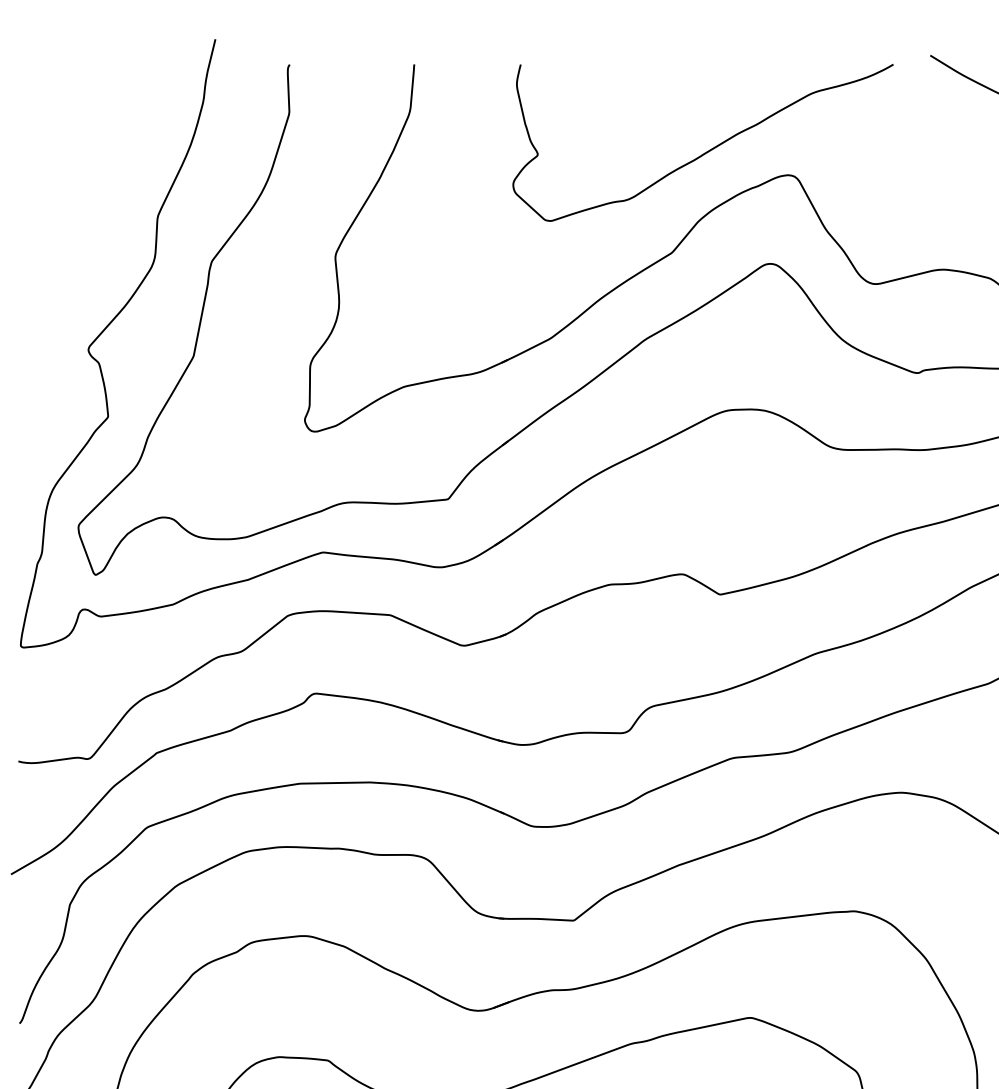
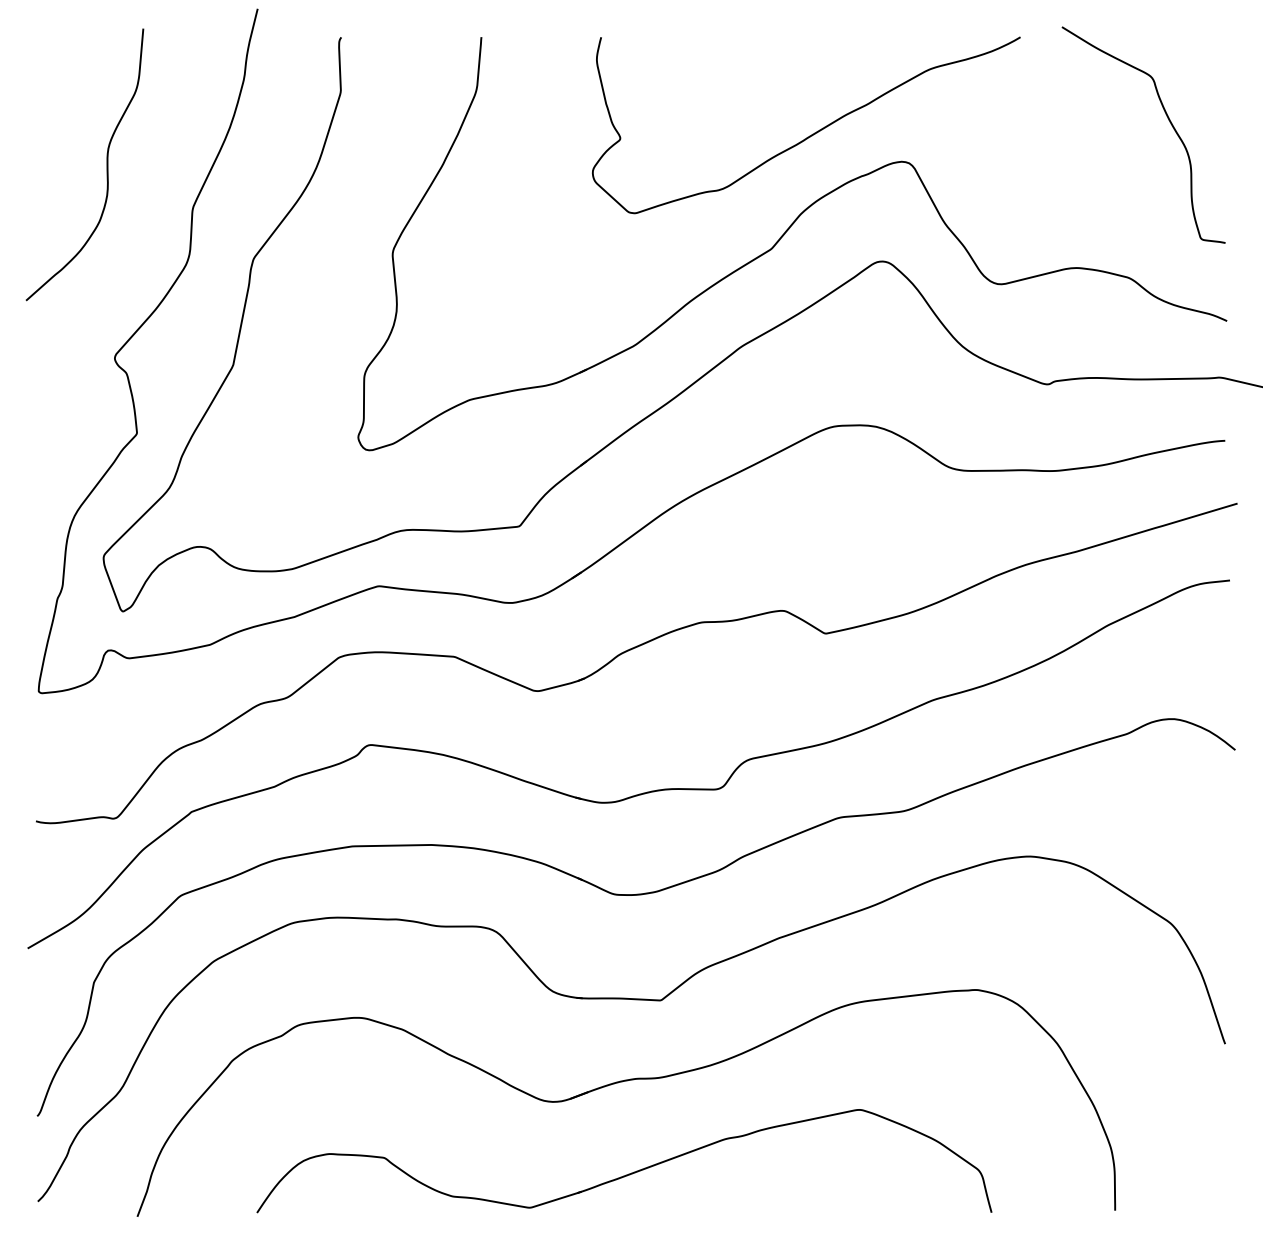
curve: (81, 177) -> (106, 164), added

